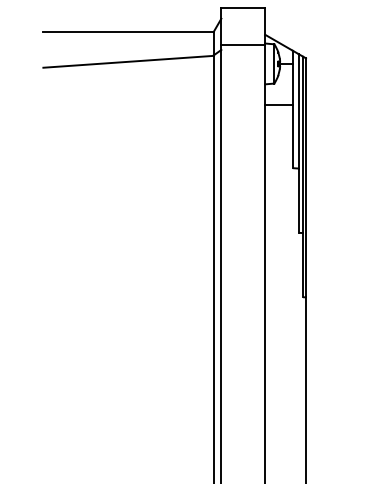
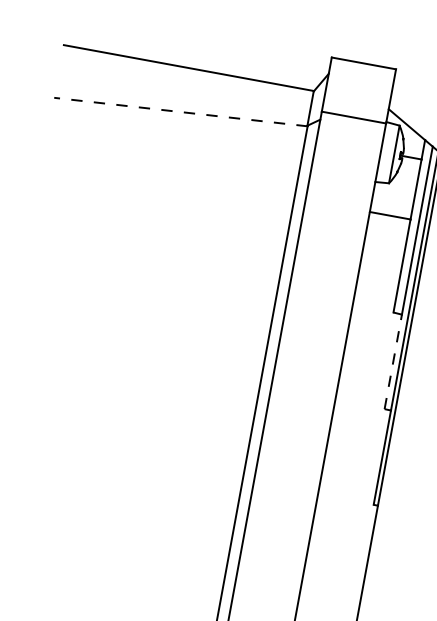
line: (128, 61) -> (180, 111), solid -> dashed
line: (298, 200) -> (393, 361), solid -> dashed

